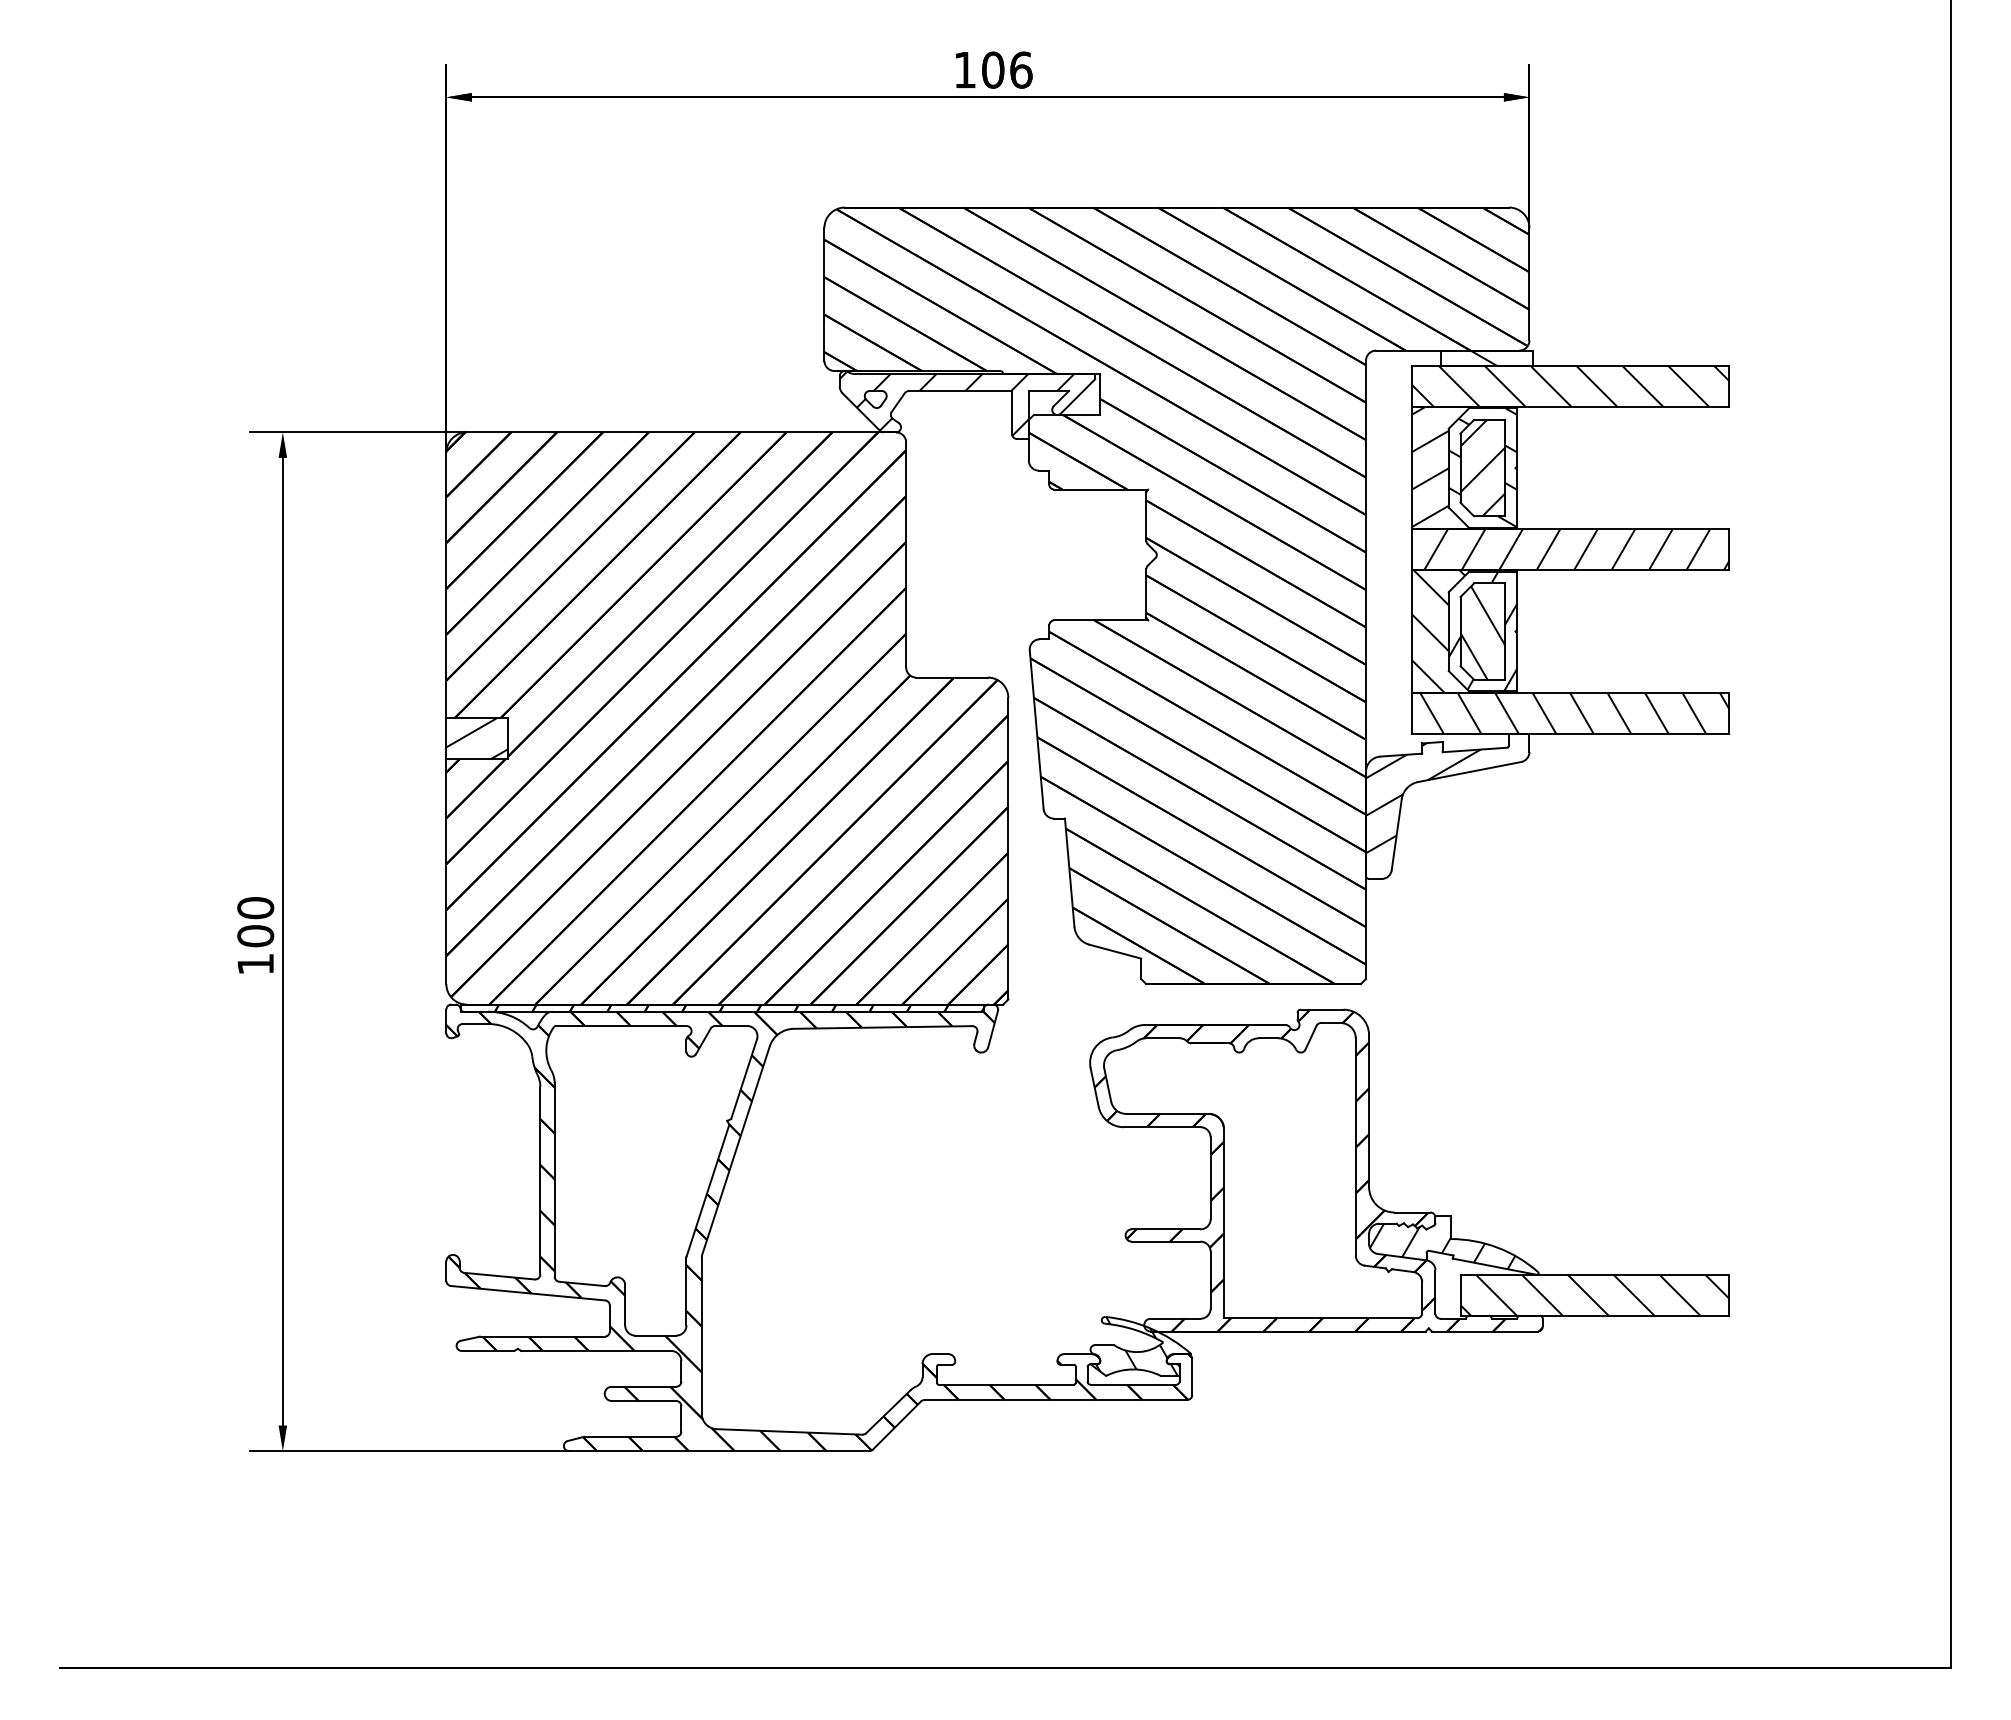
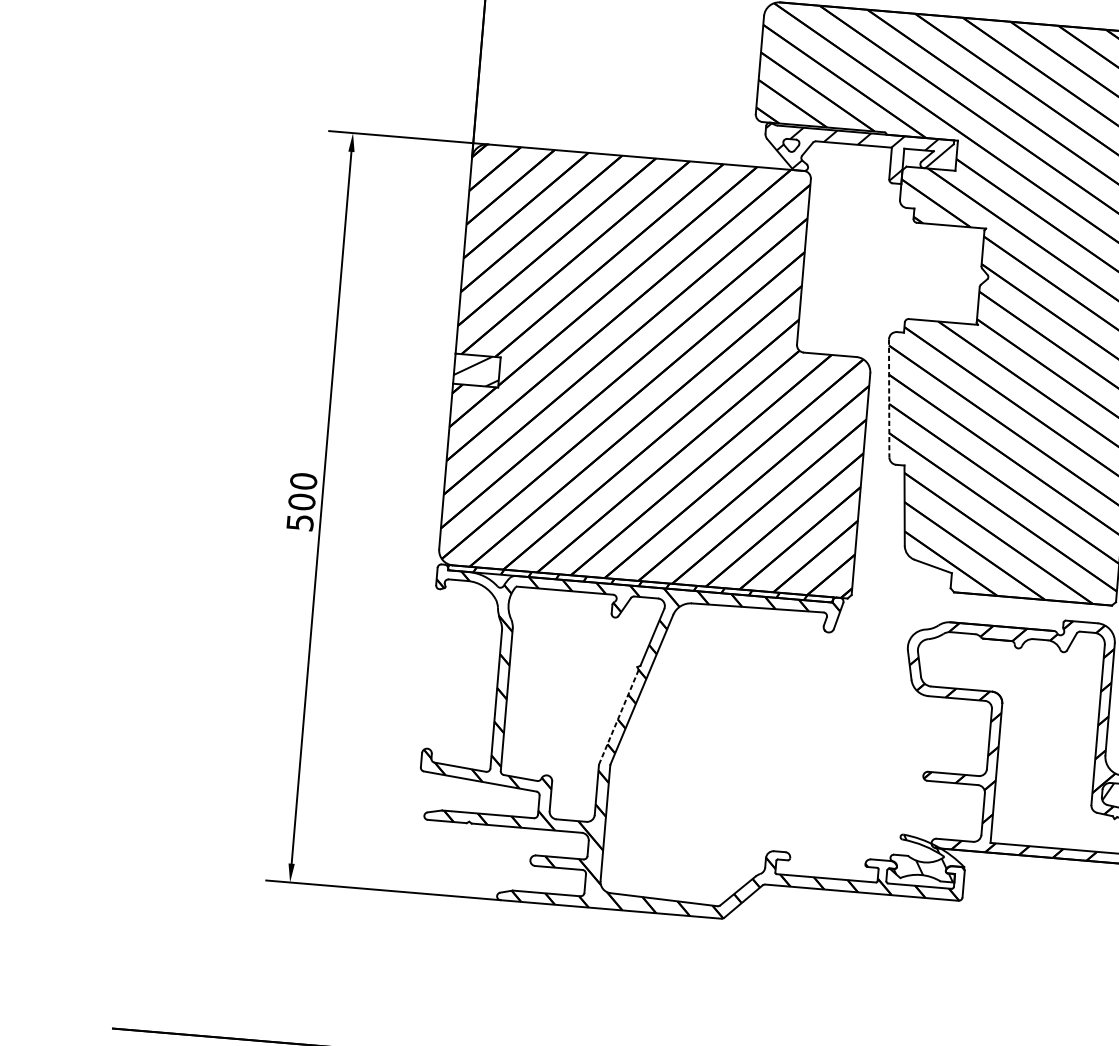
line: (1036, 729) -> (889, 398), solid -> dashed
text: (255, 964) -> (300, 522), 100 -> 500
line: (707, 1190) -> (618, 717), solid -> dashed

